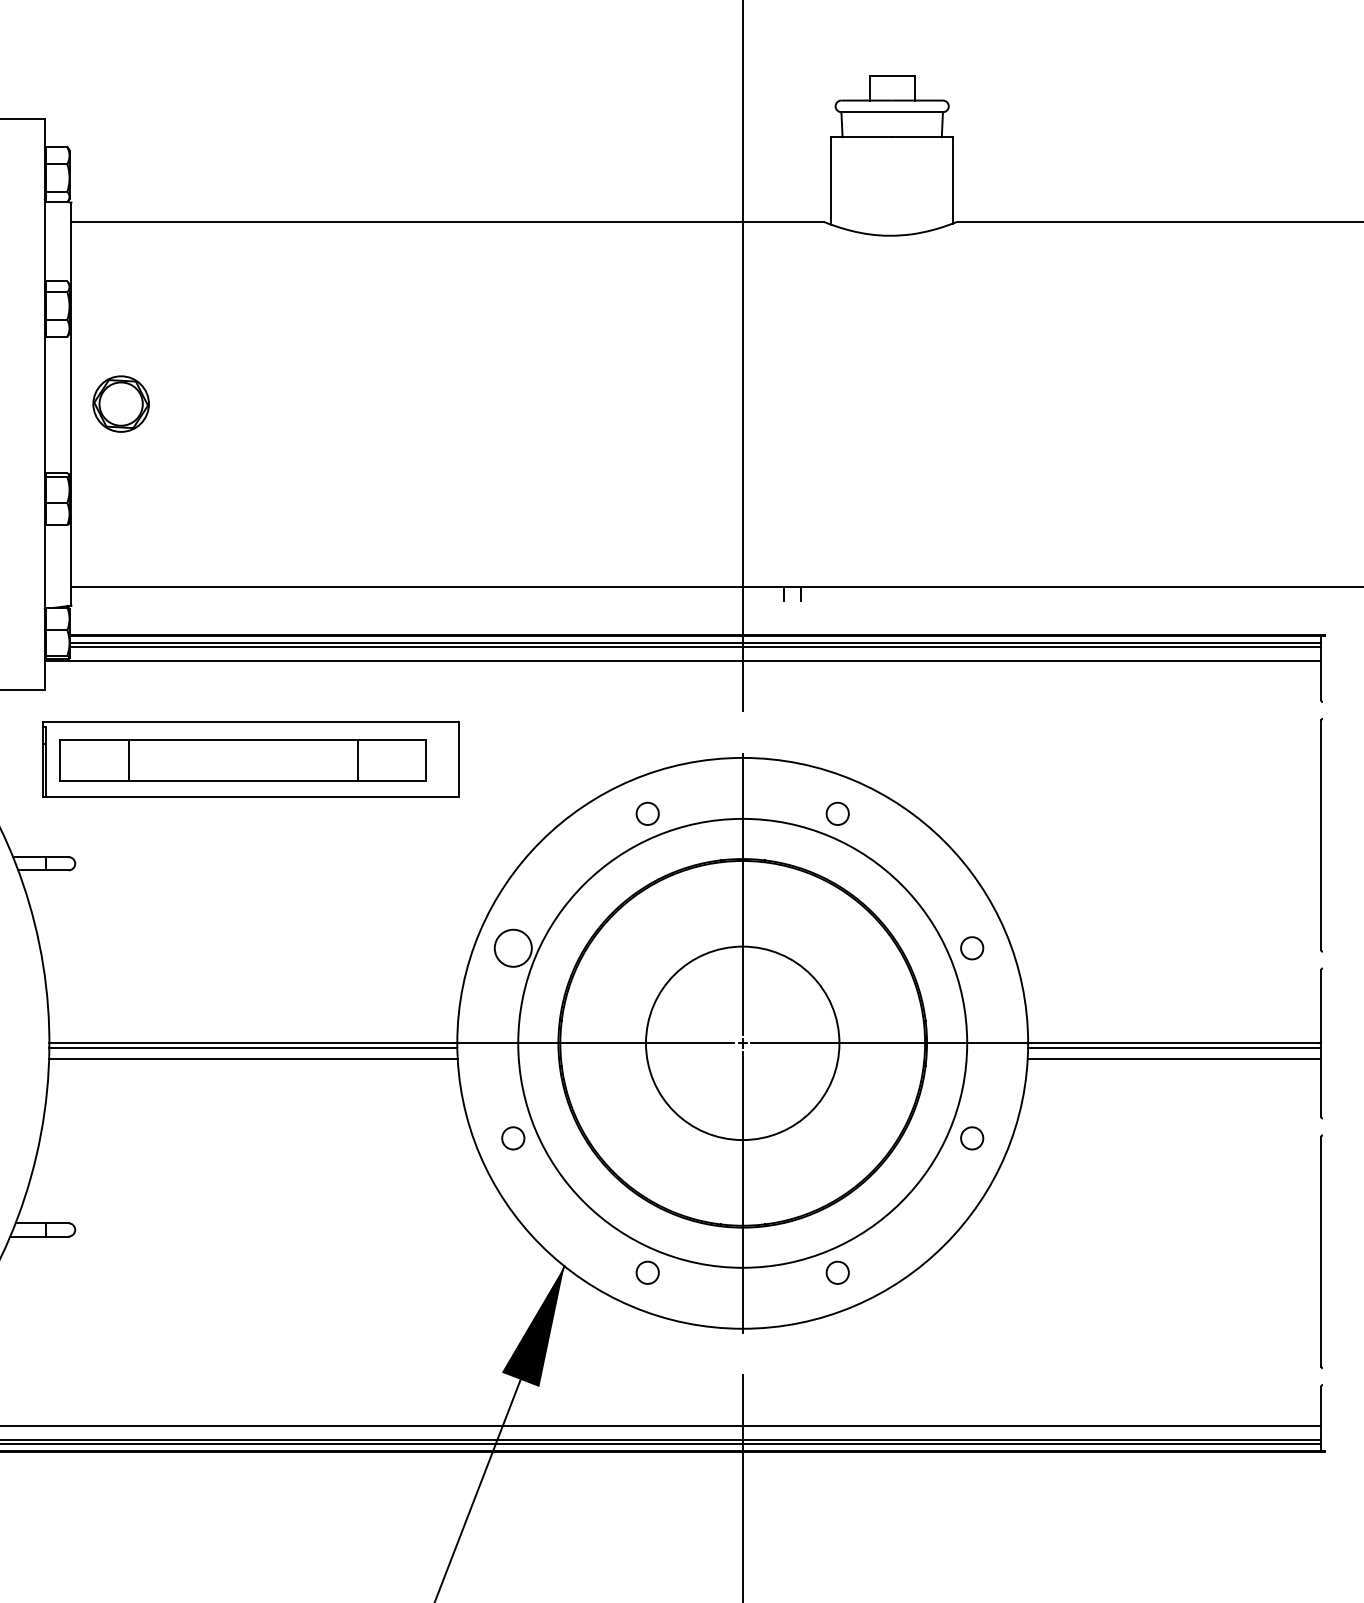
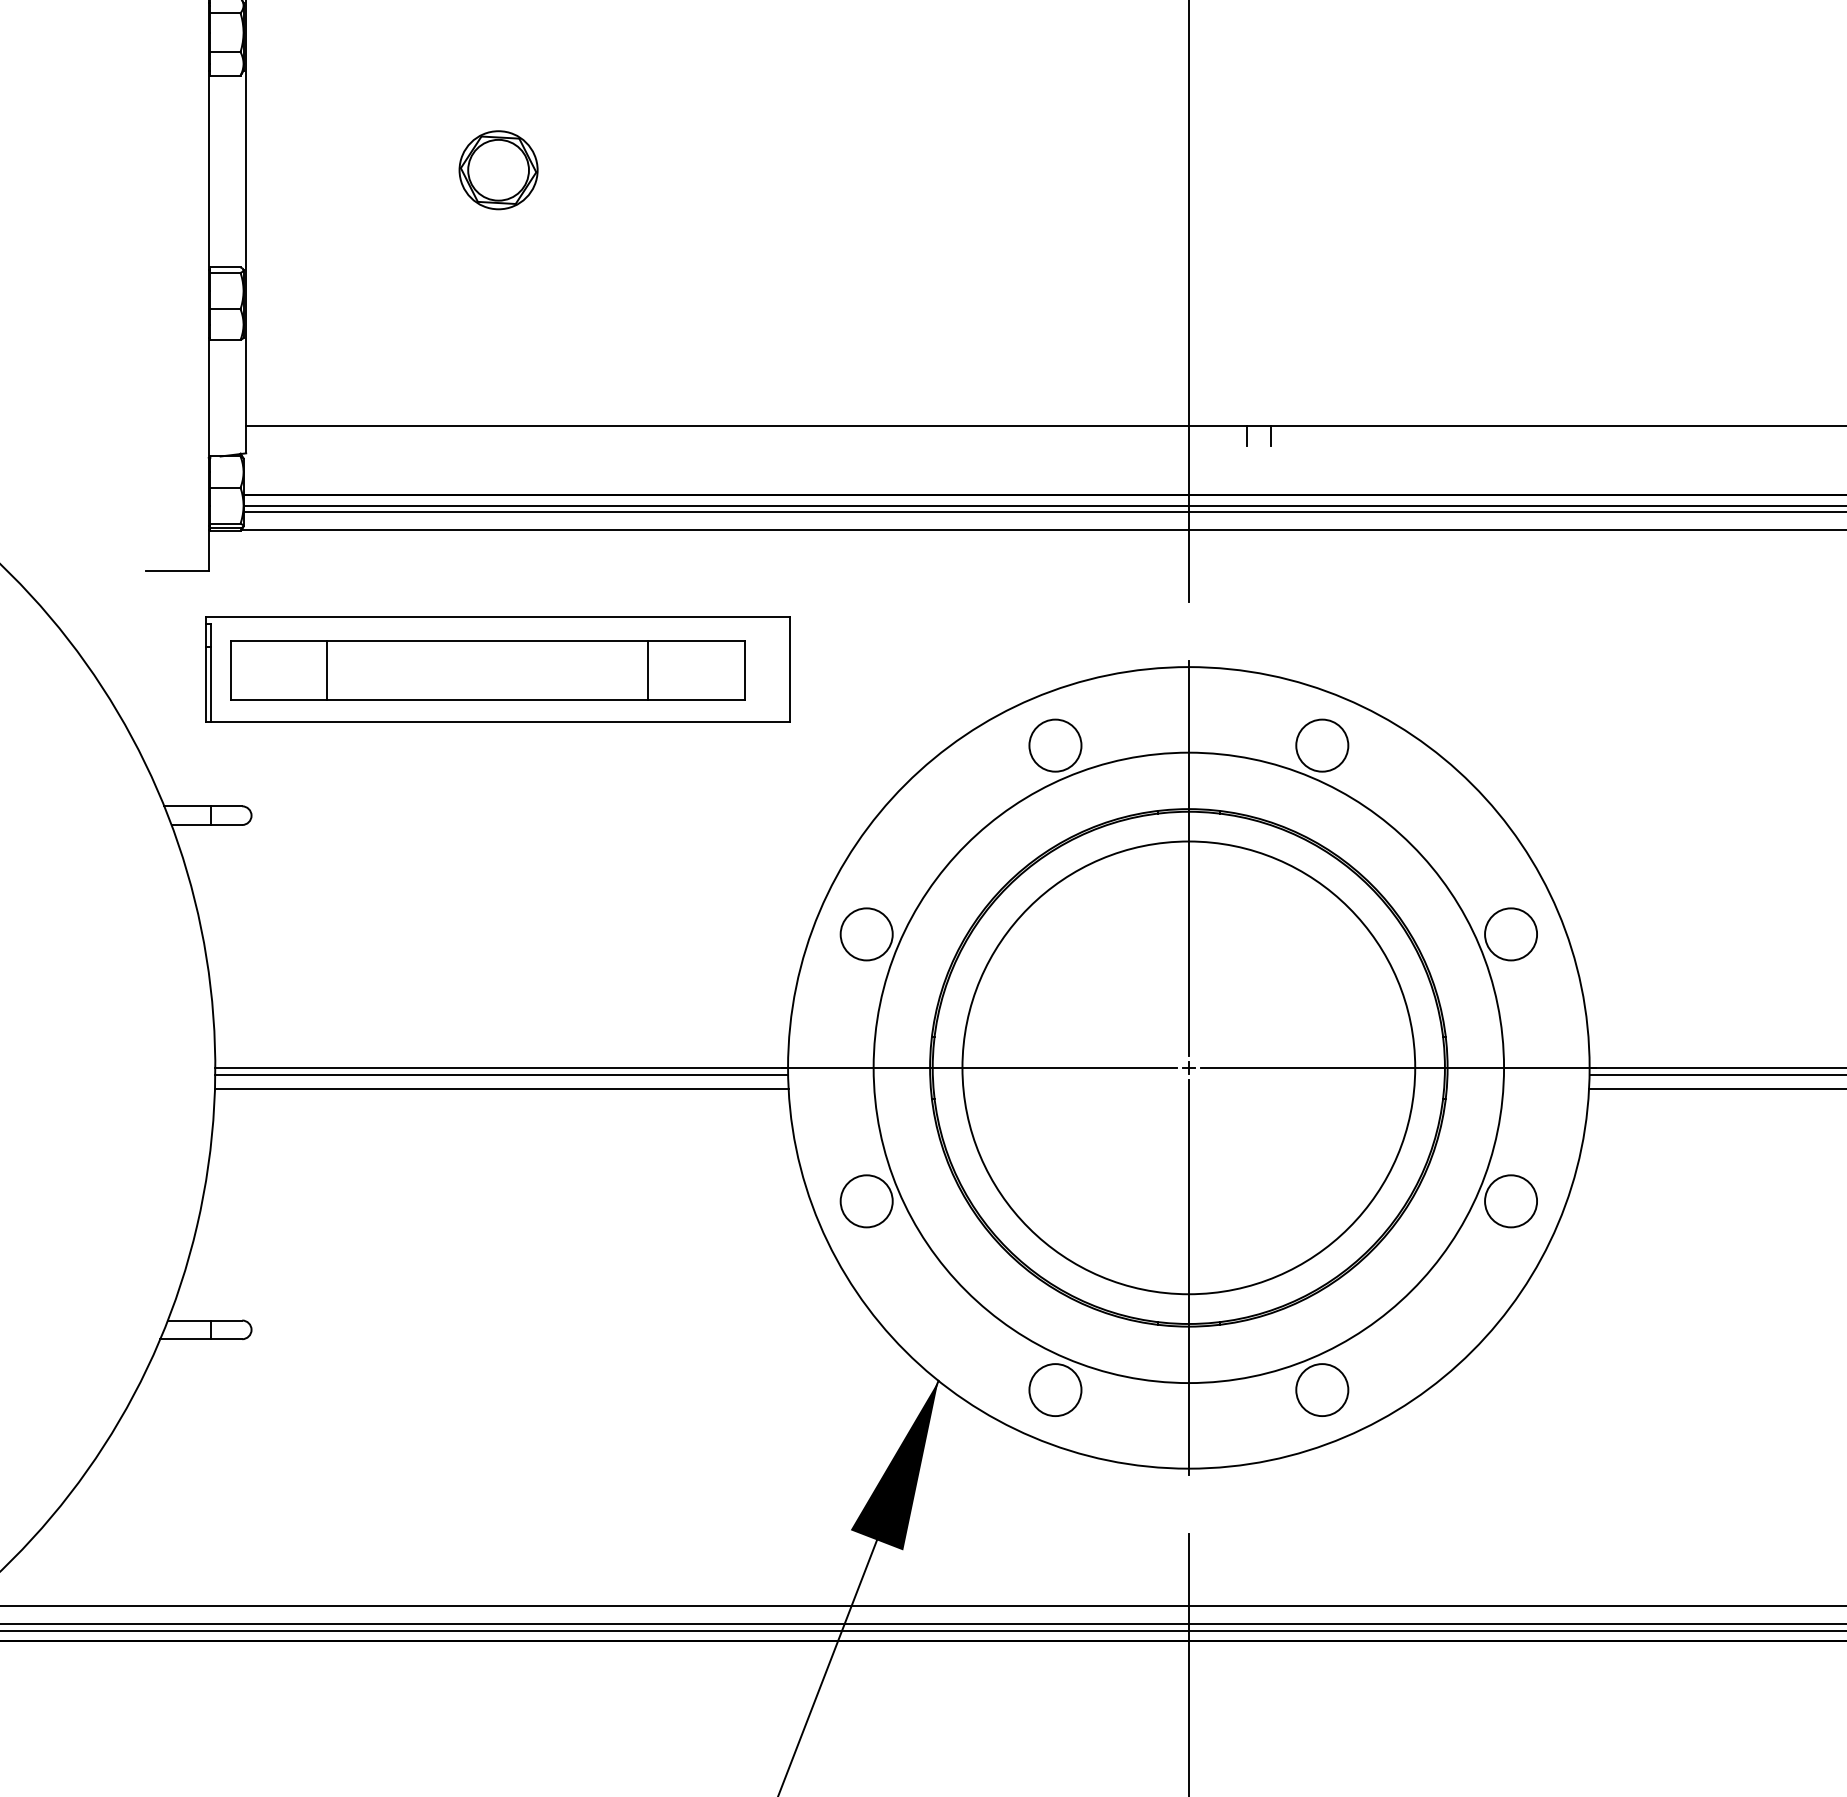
part: (120, 403) -> (497, 169), moved
circle: (647, 813) -> (1055, 745), size x1.67
circle: (837, 813) -> (1321, 745), size x1.67
circle: (971, 947) -> (1510, 933), size x1.67
circle: (742, 1043) -> (1188, 1068), size x1.67
circle: (512, 1137) -> (865, 1200), size x1.67
circle: (971, 1137) -> (1510, 1200), size x1.67
circle: (647, 1272) -> (1055, 1389), size x1.67
circle: (837, 1272) -> (1321, 1389), size x1.67

